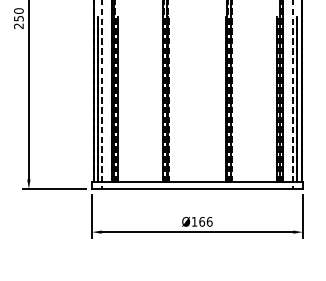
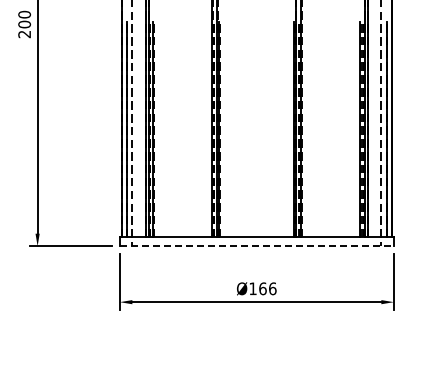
text: (18, 18) -> (24, 24), 250 -> 200
line: (197, 189) -> (257, 246), solid -> dashed

